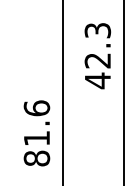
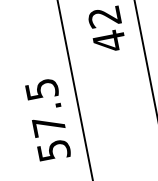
text: (36, 133) -> (47, 120), 81.6 -> 57.5

